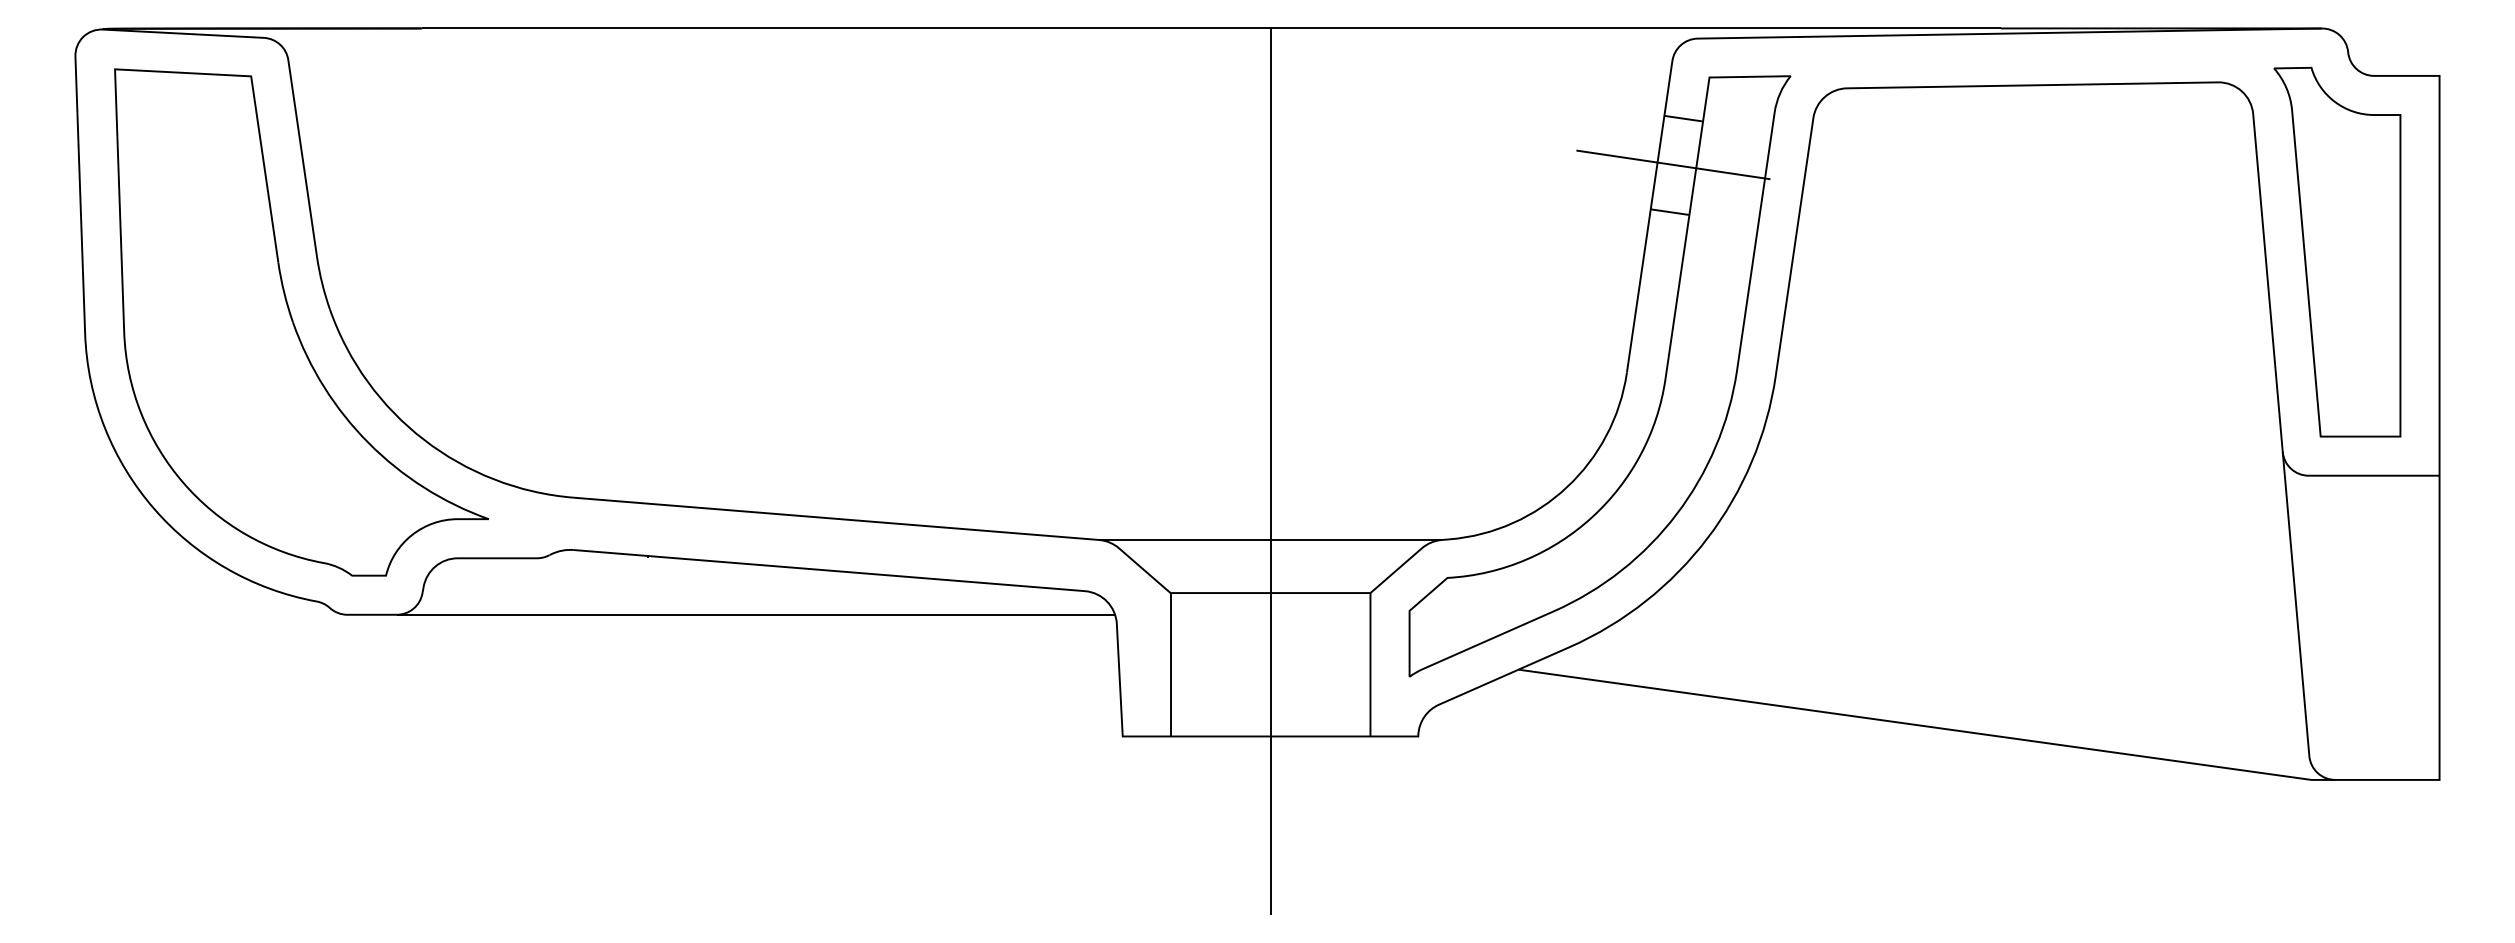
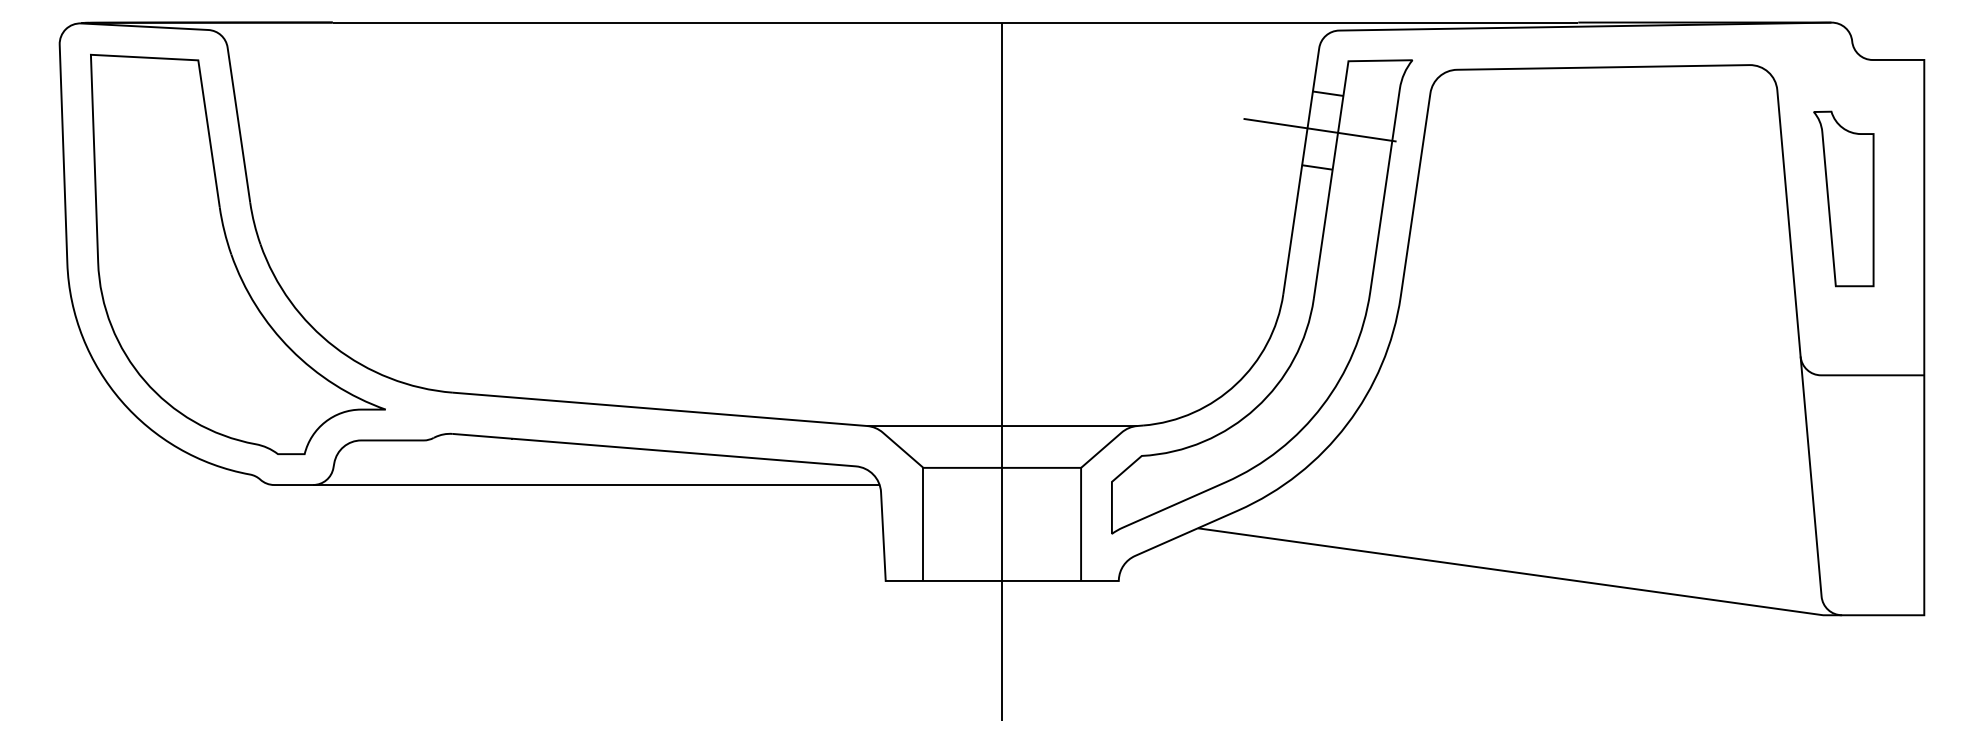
part: (2337, 251) -> (1843, 198), size x0.6

